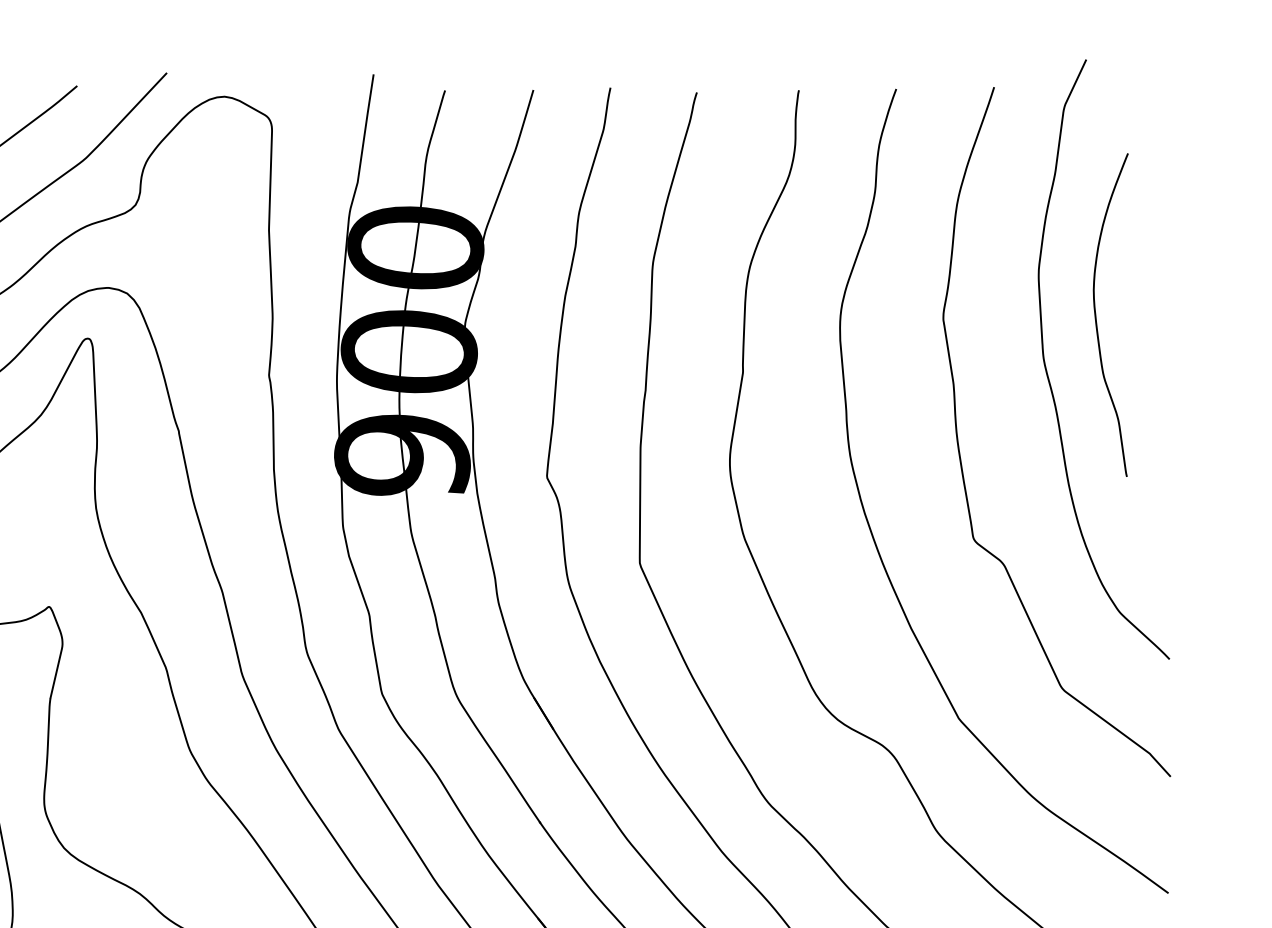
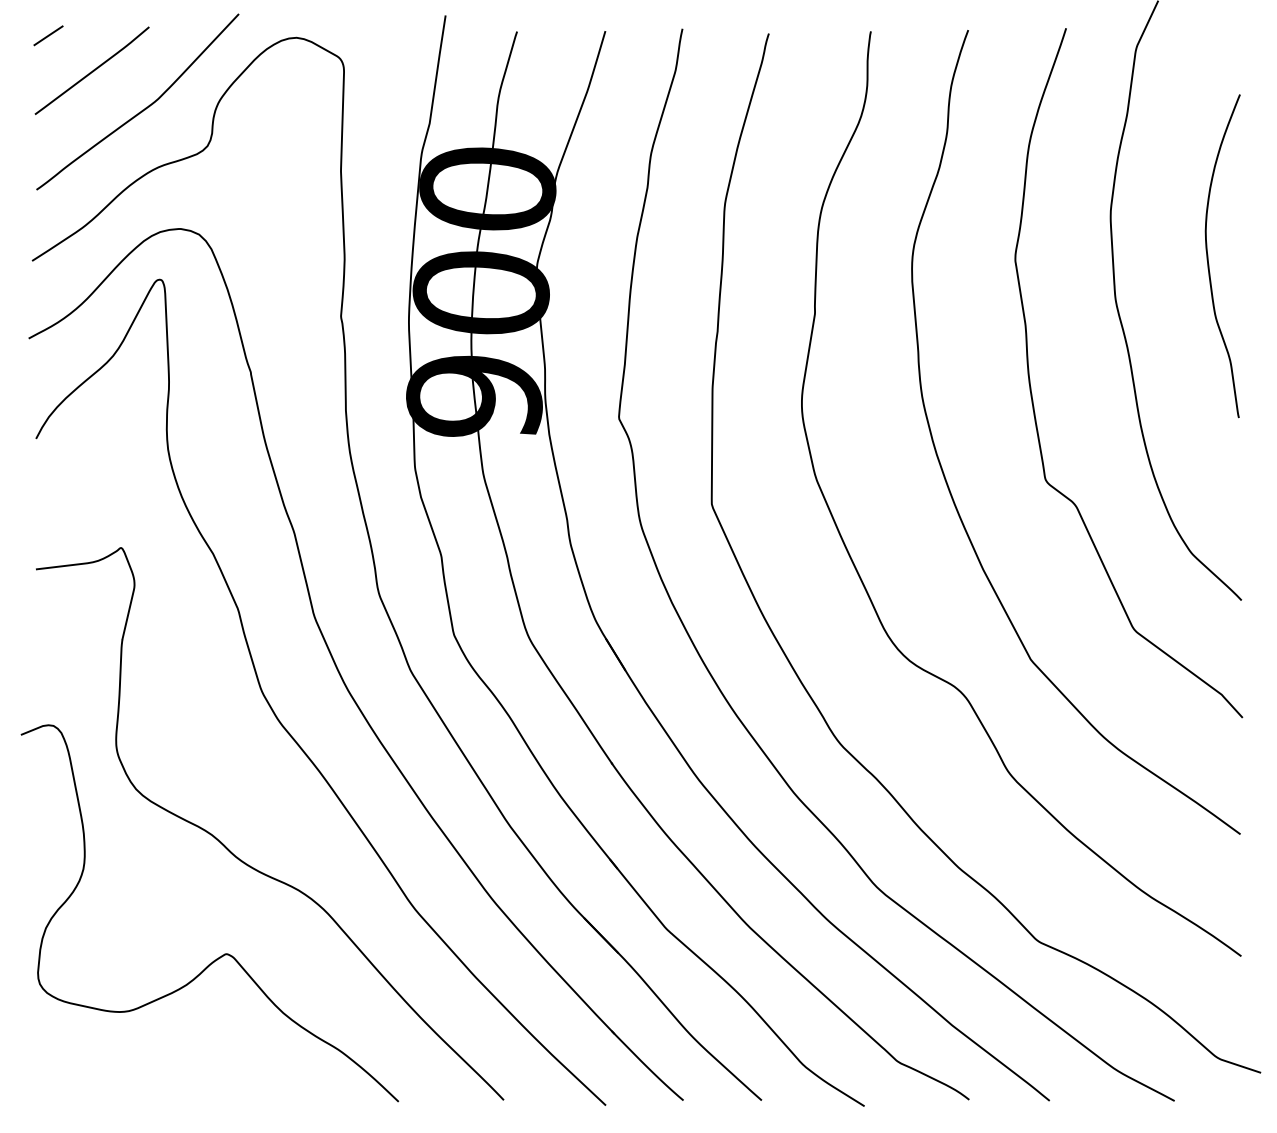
curve: (1096, 315) -> (1208, 256), moved

